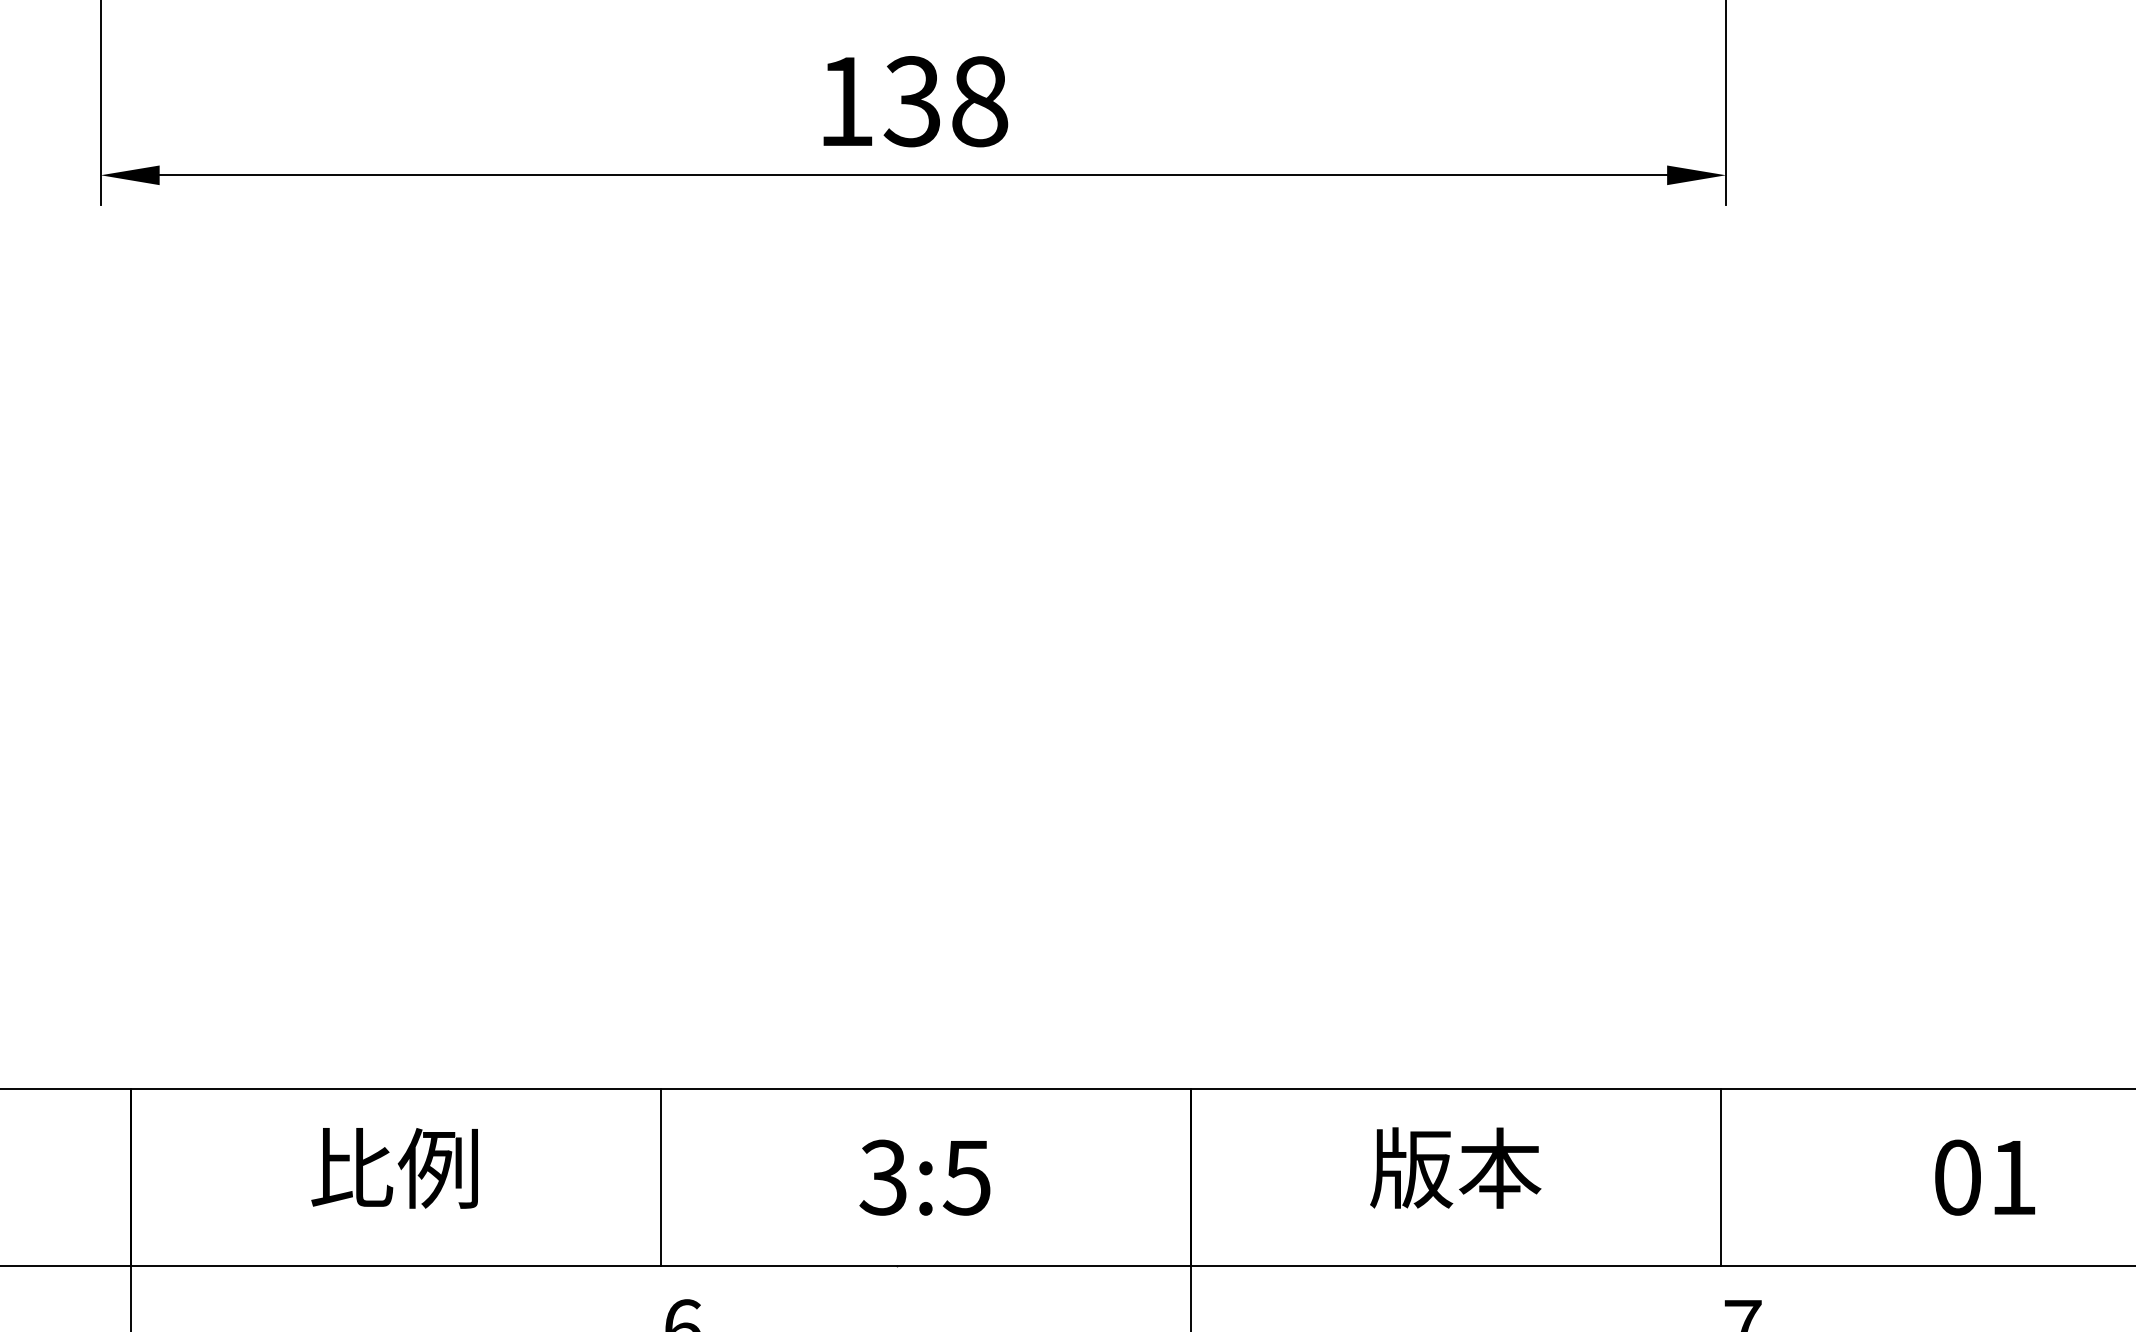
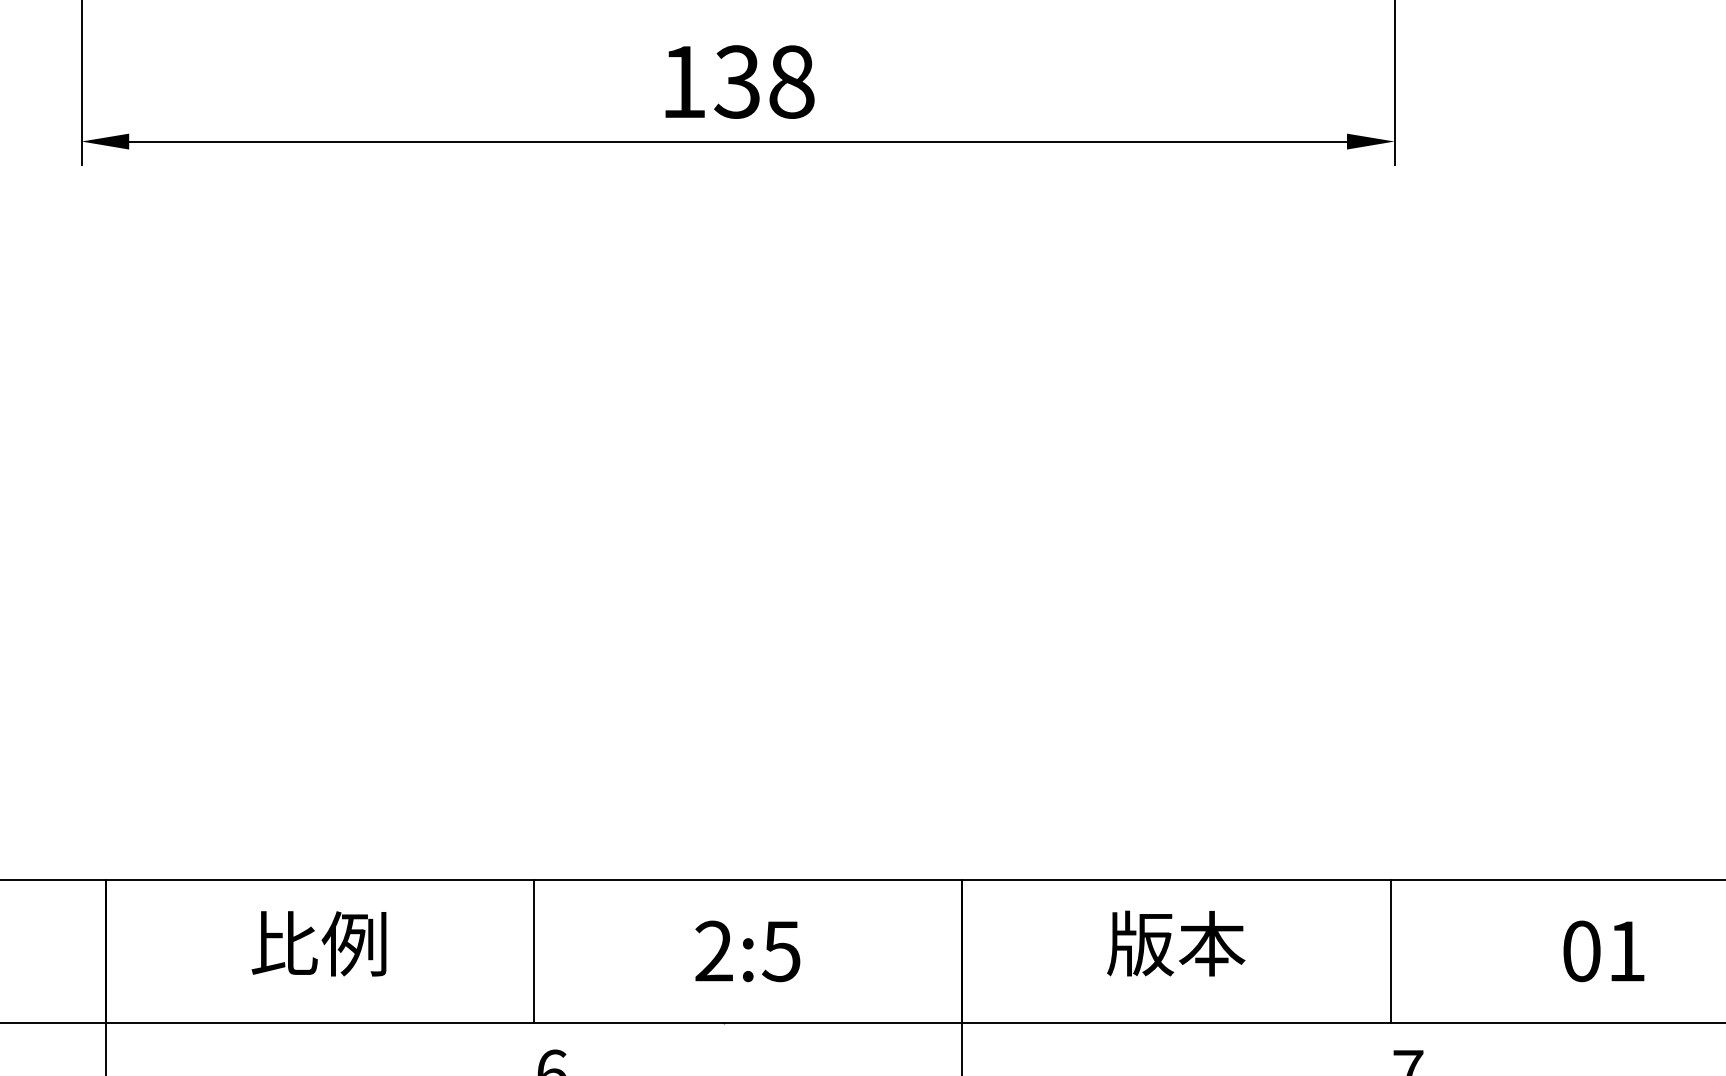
text: (882, 1177) -> (713, 951), 3:5 -> 2:5

